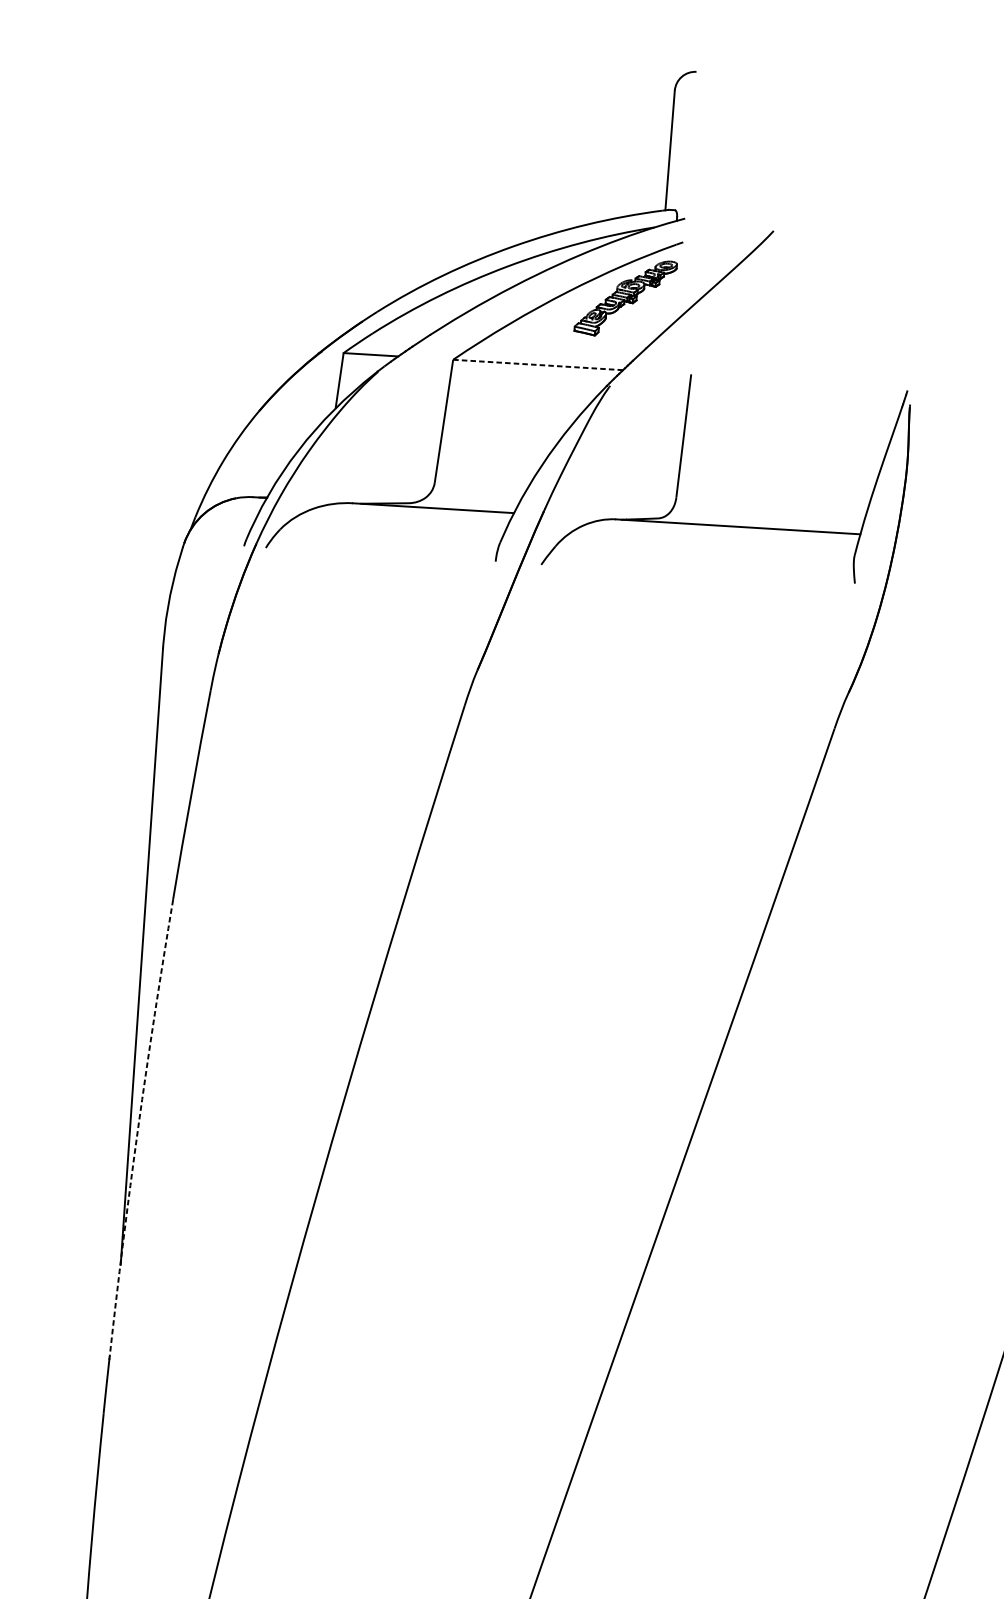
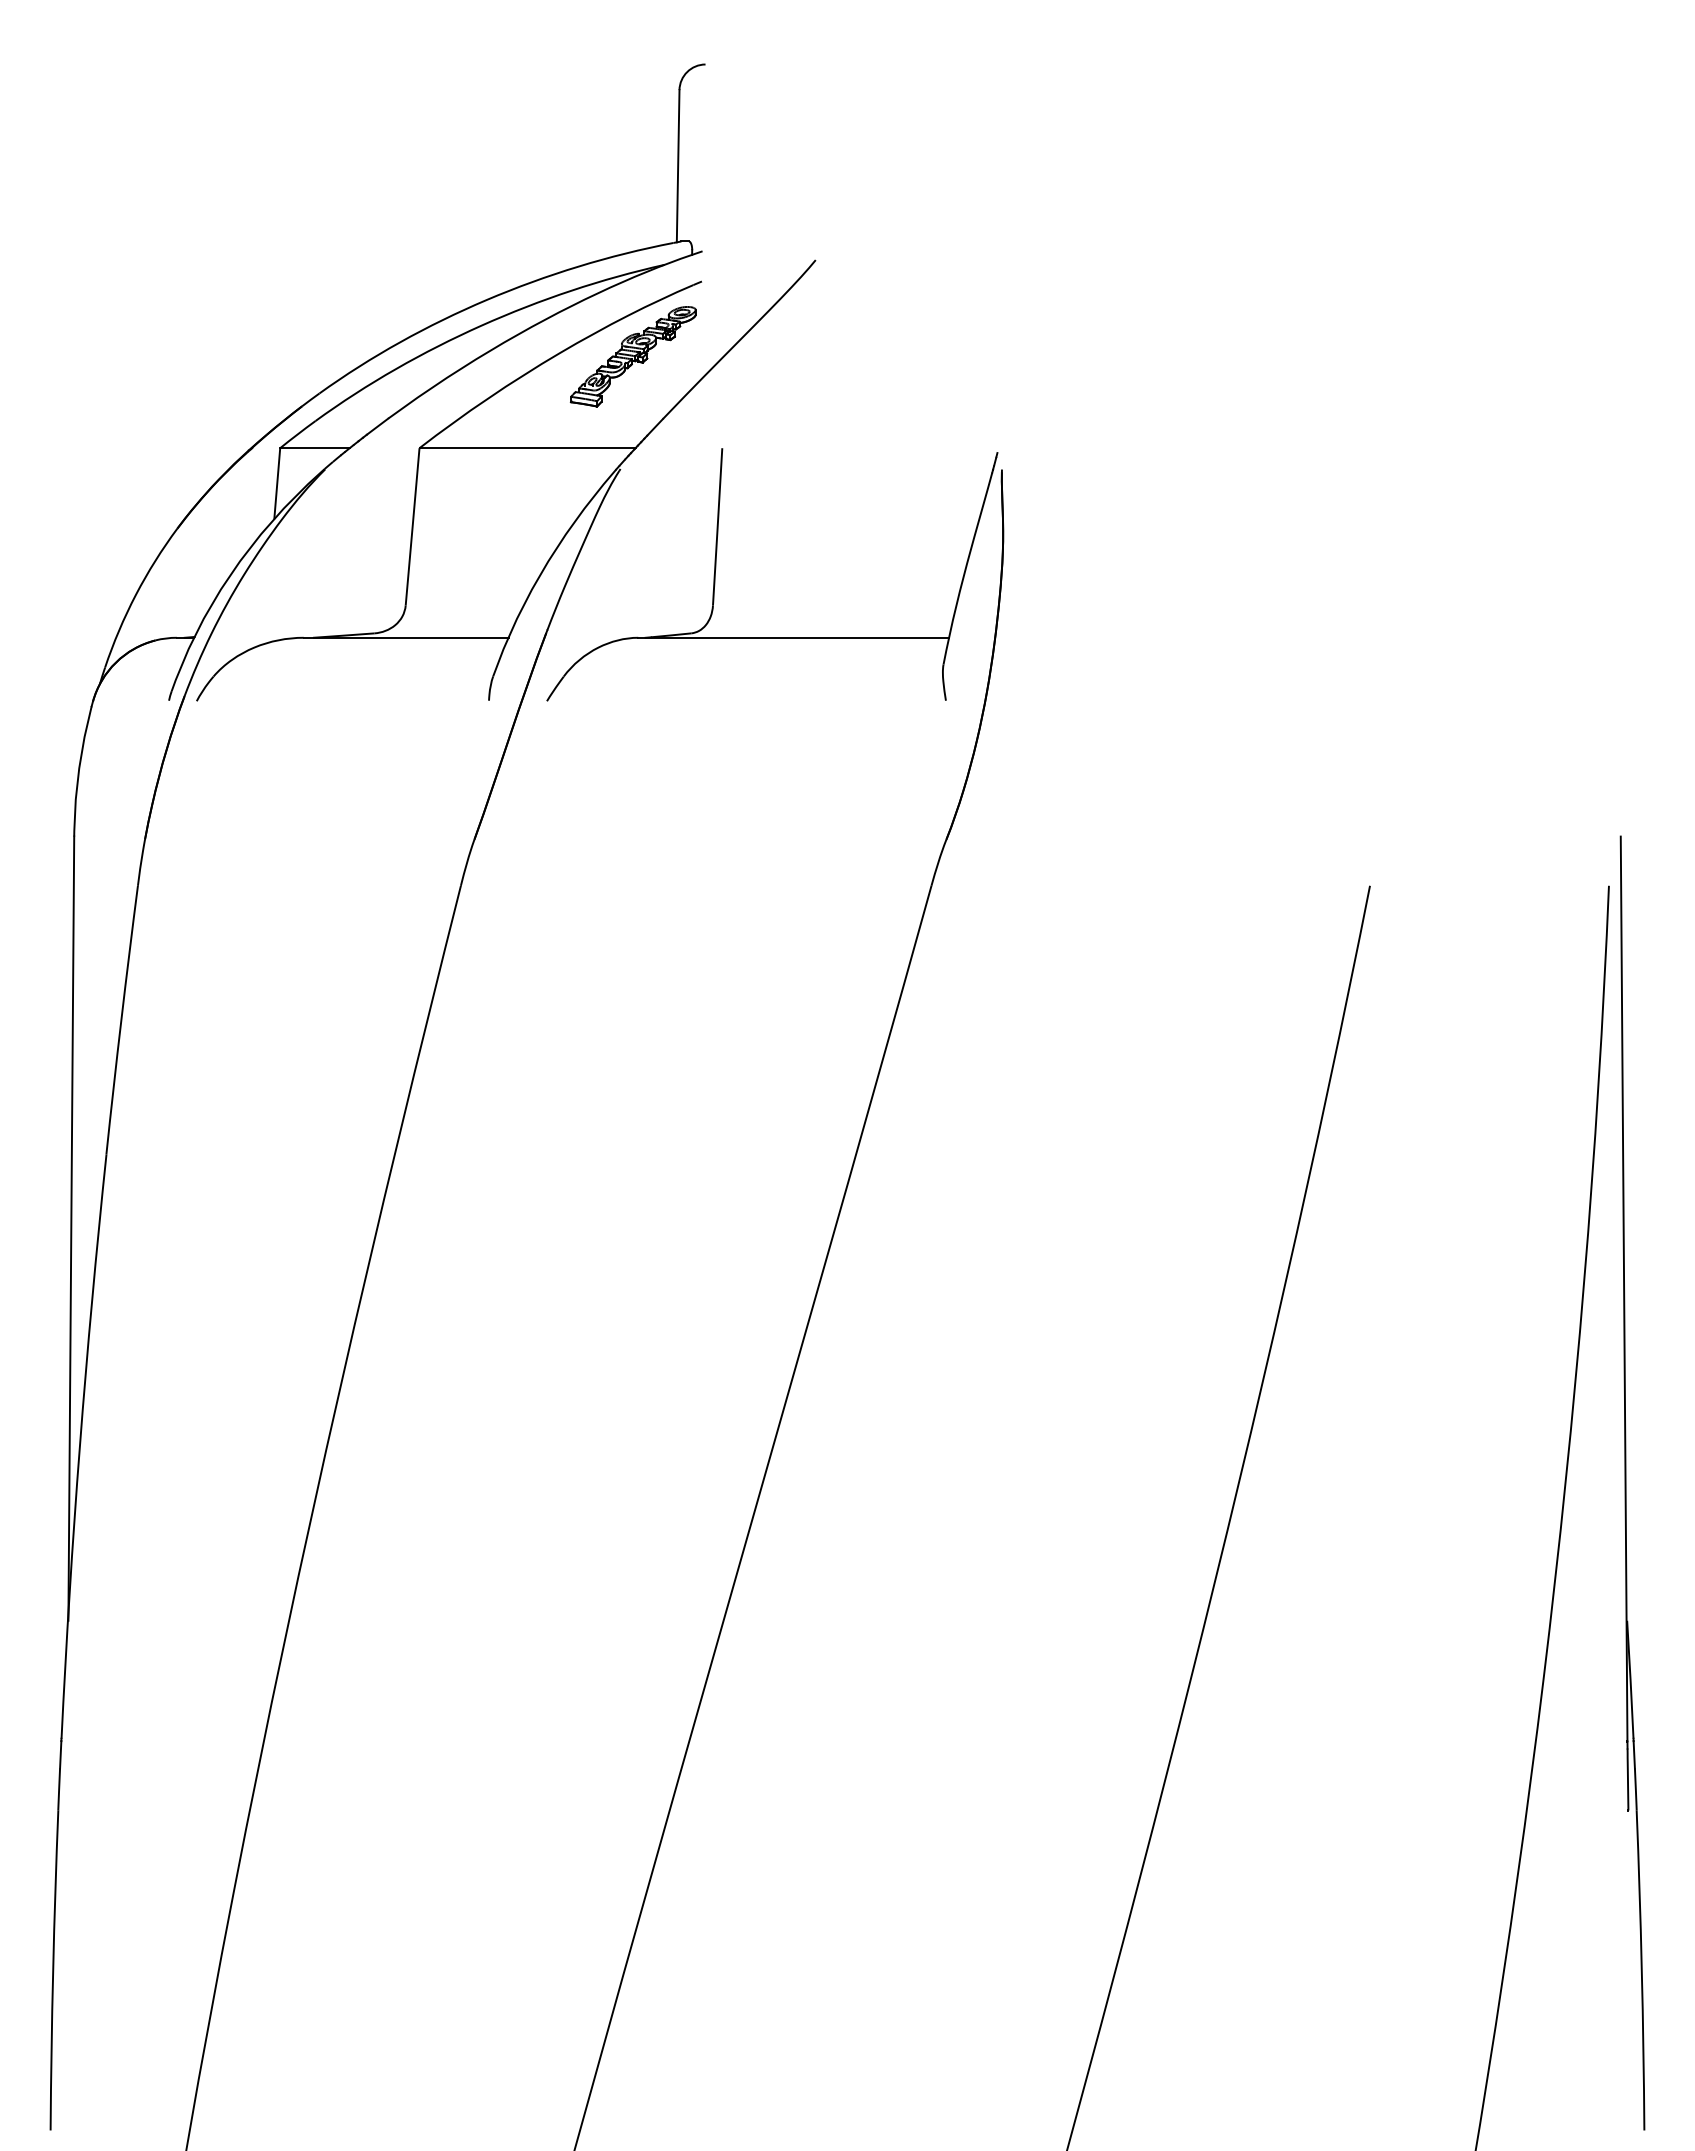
line: (538, 365) -> (528, 448), dashed -> solid
arc: (137, 1128) -> (79, 1446), dashed -> solid

